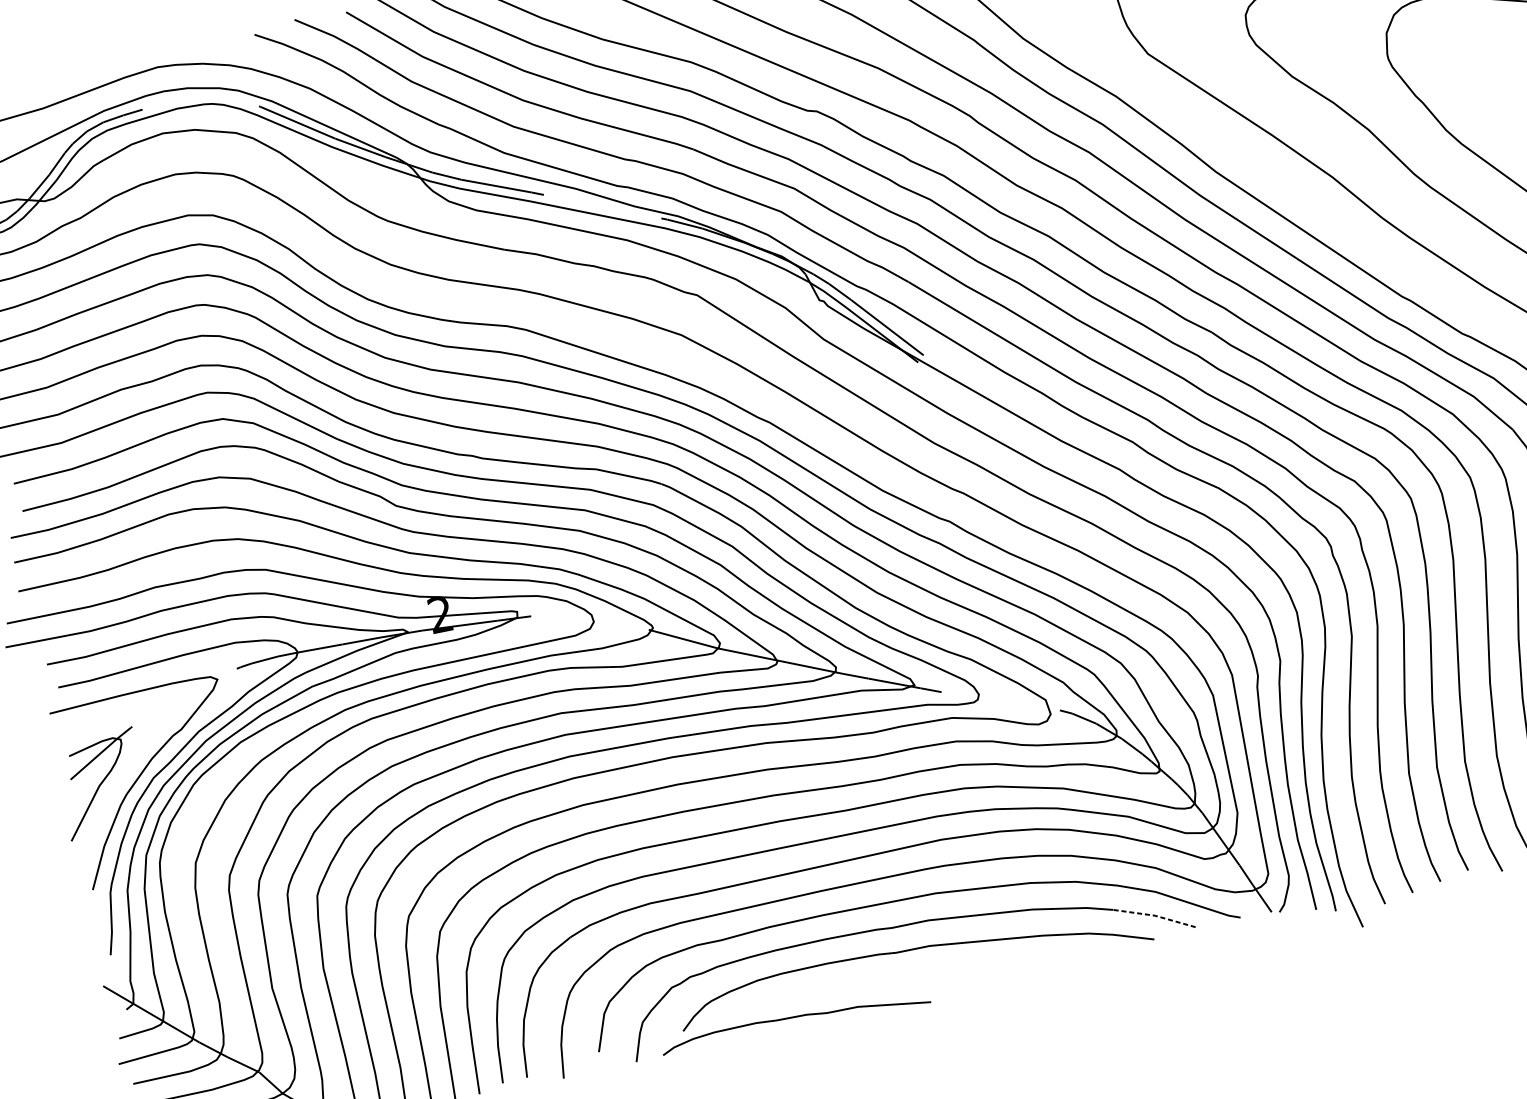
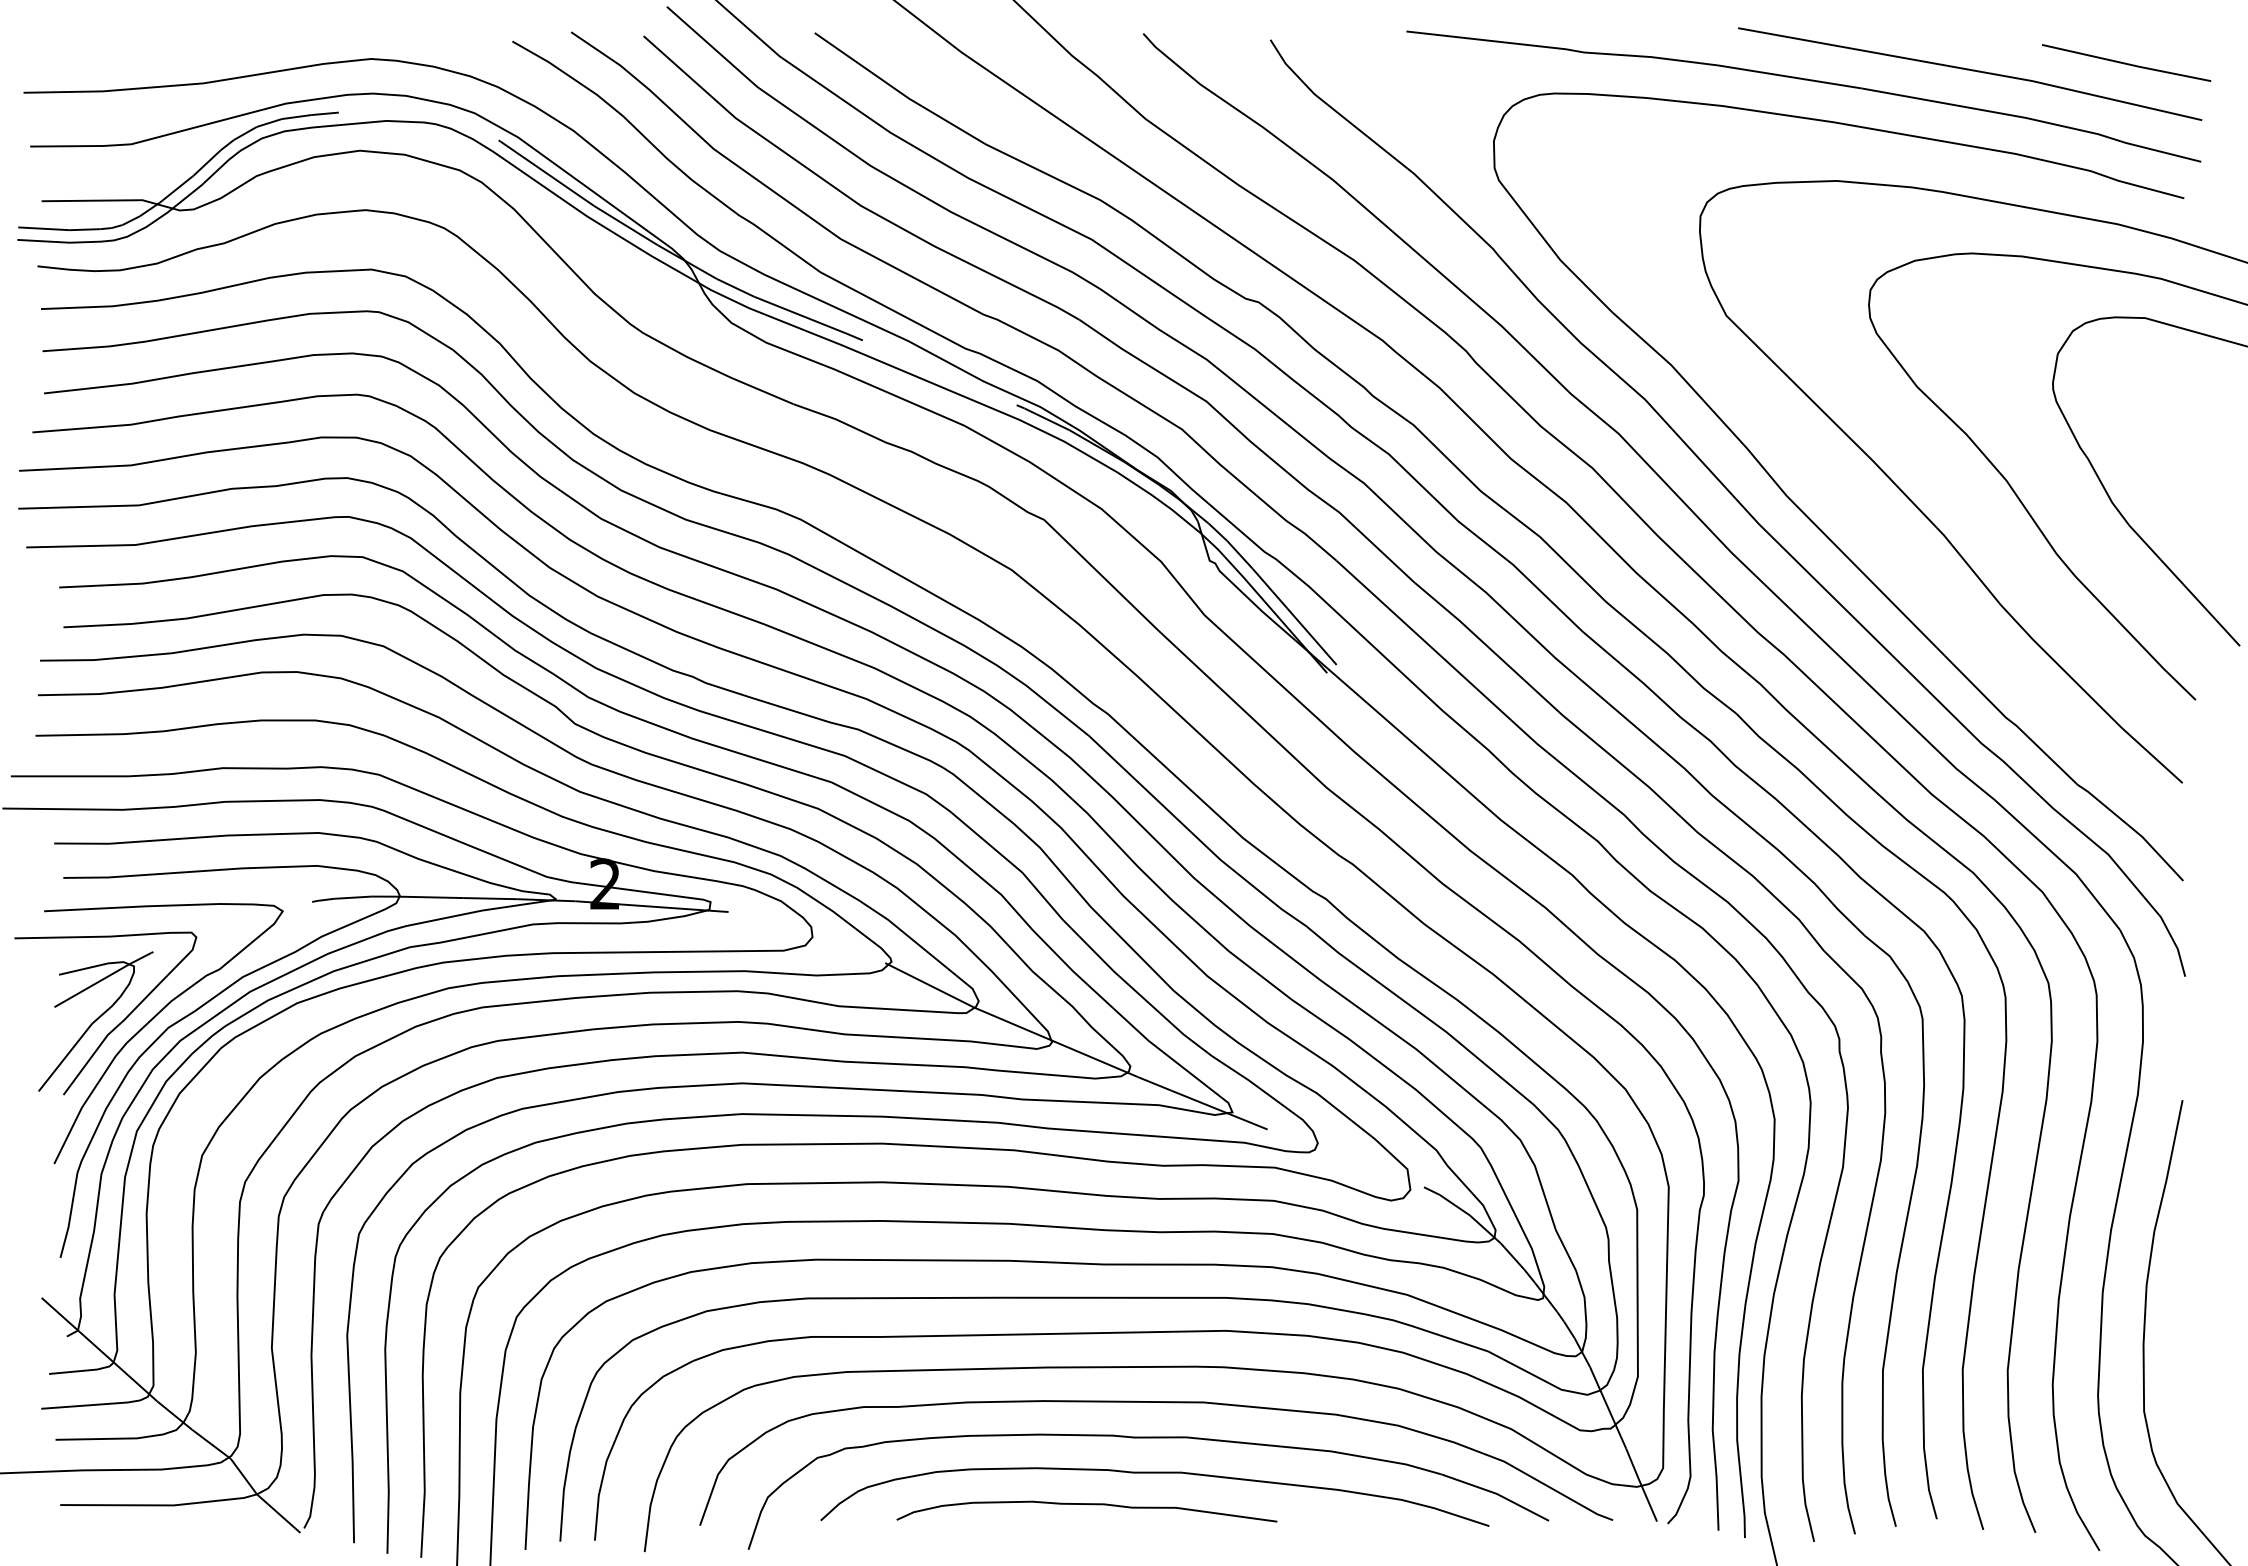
curve: (117, 782) -> (117, 1024), added
line: (1154, 915) -> (1496, 1493), dashed -> solid
curve: (794, 1017) -> (1086, 1504), moved

